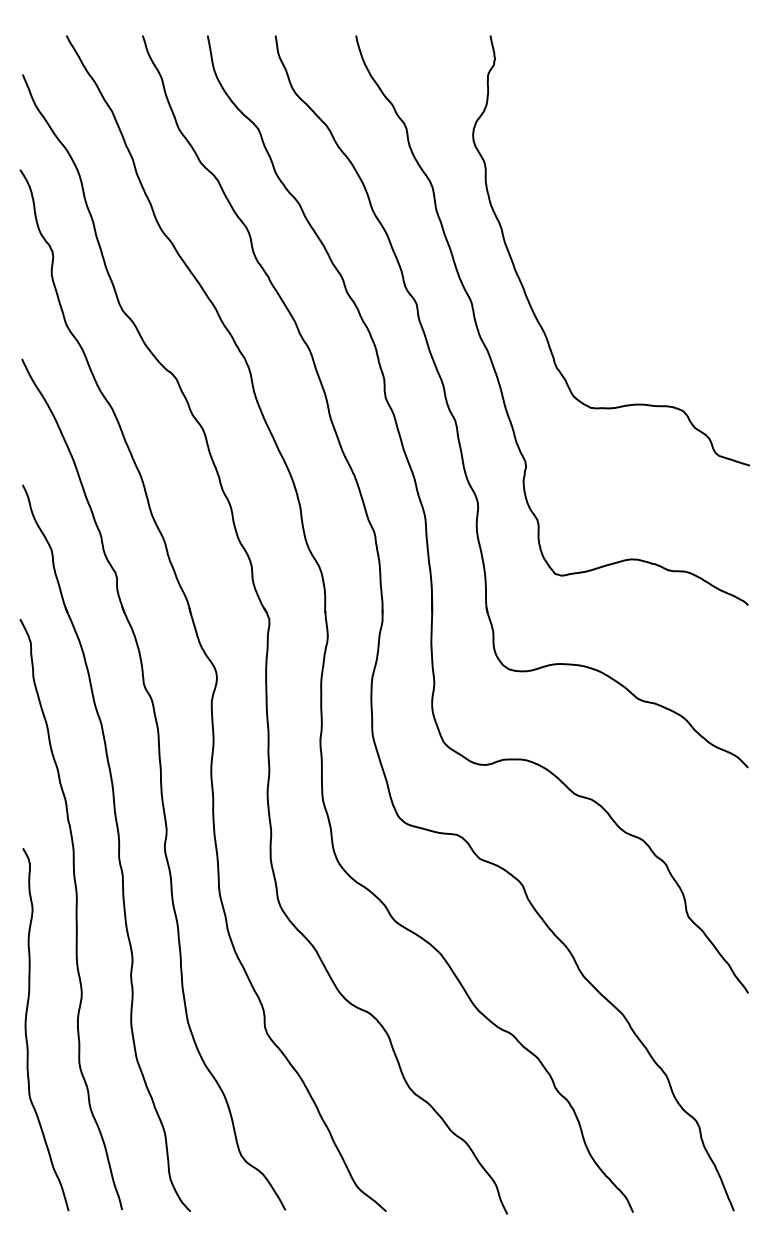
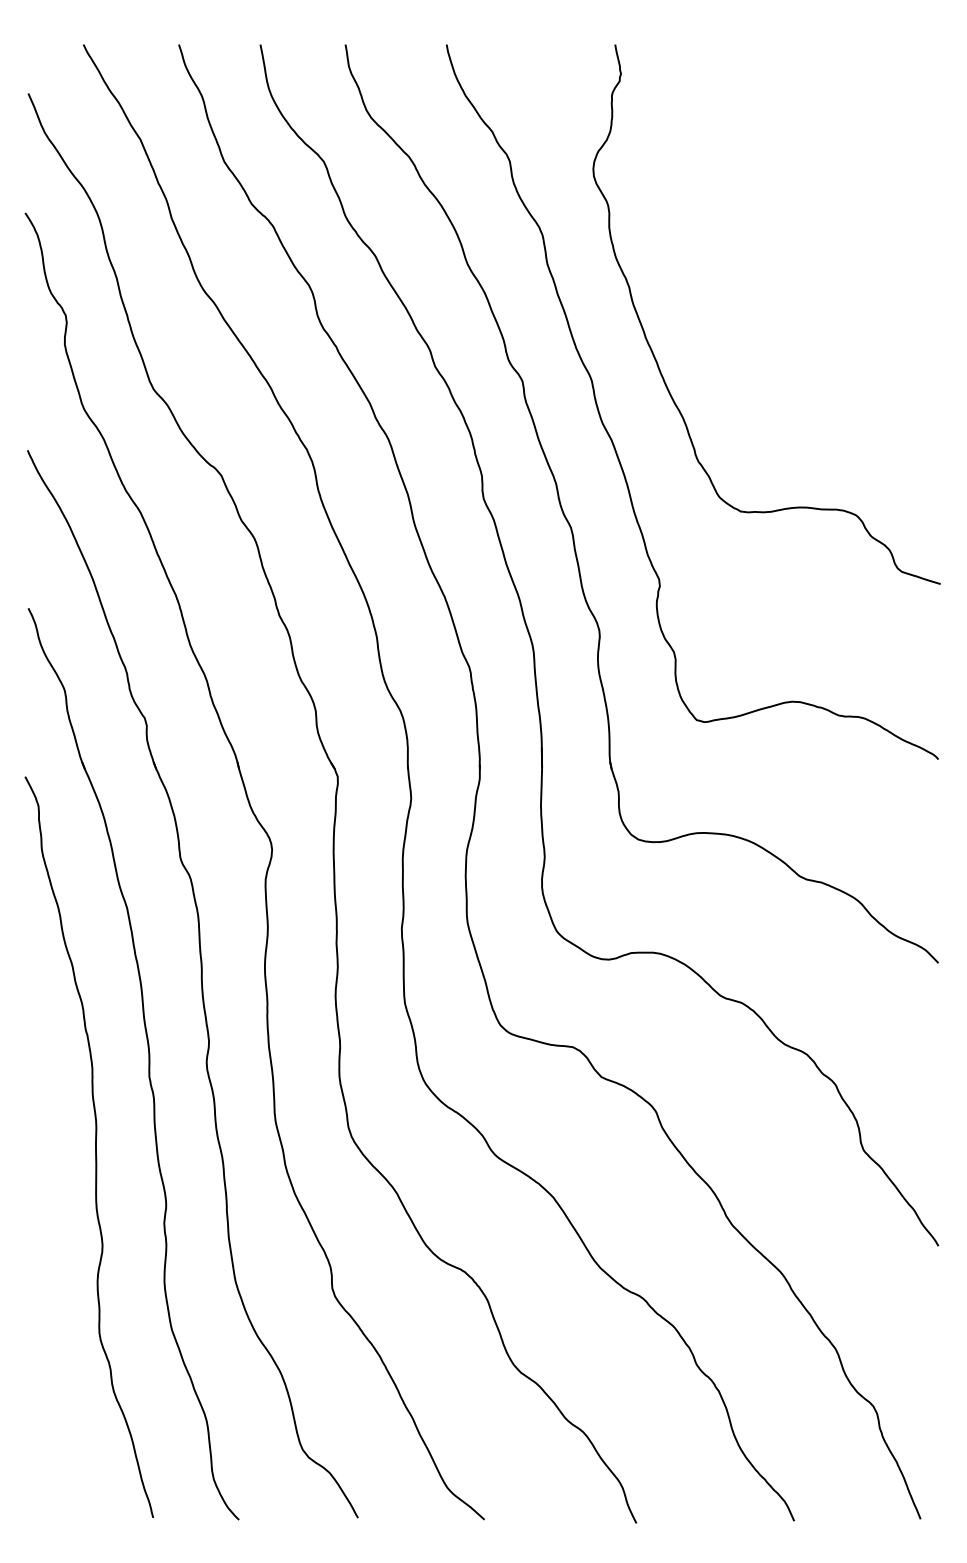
curve: (26, 1030) -> (33, 1292), removed

